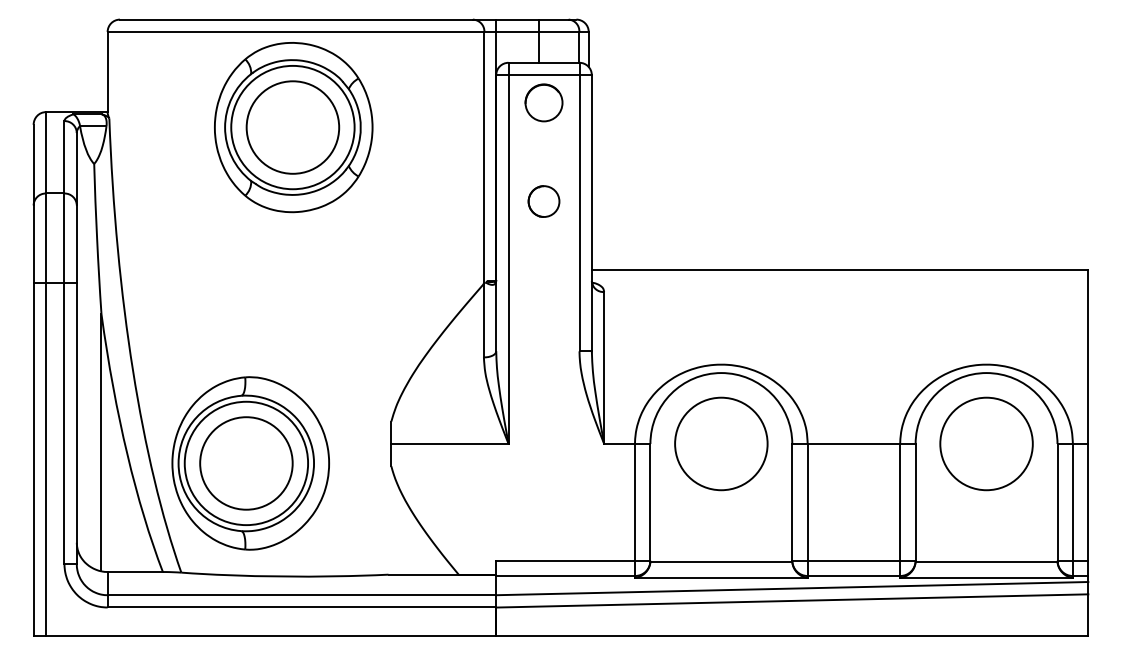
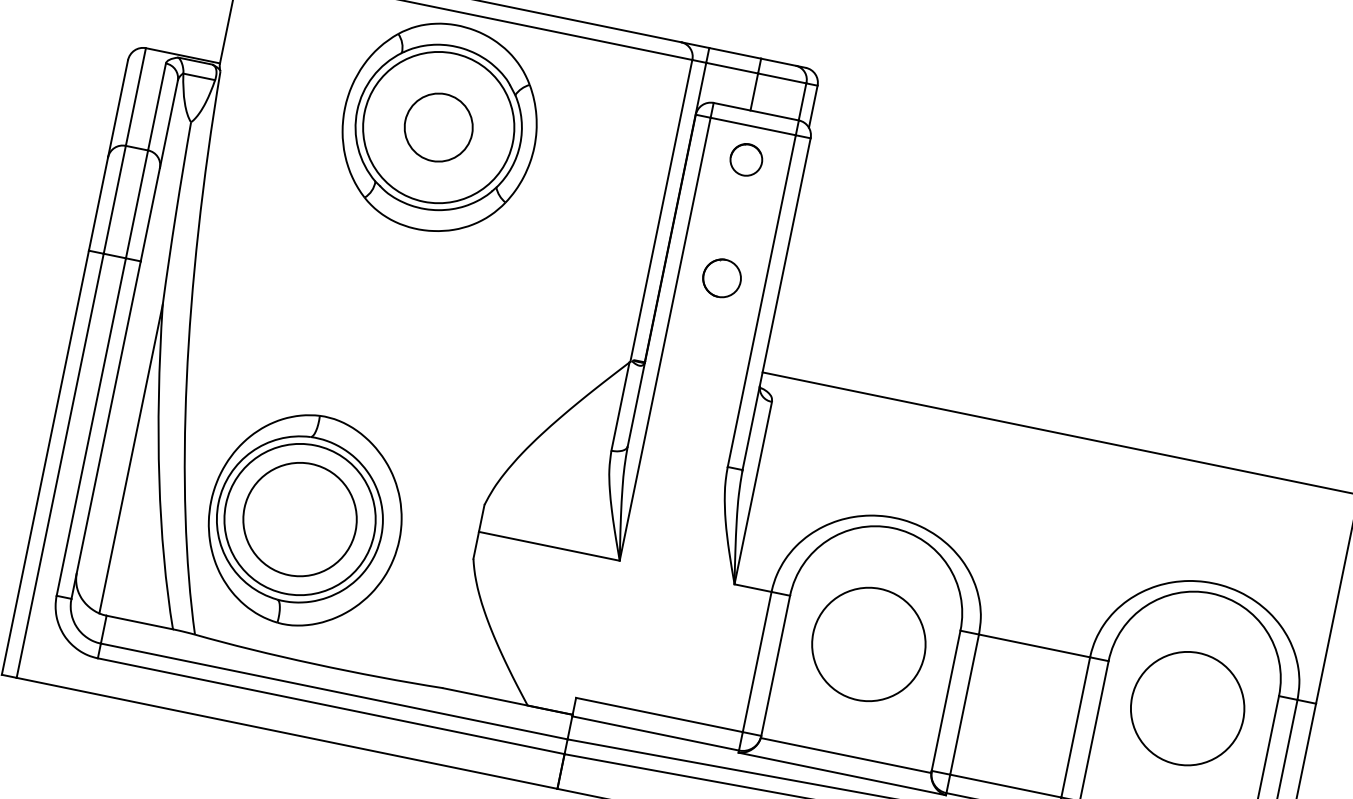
circle: (543, 102) -> (745, 159), size x0.7
circle: (292, 127) -> (438, 127), size x0.6
circle: (721, 443) -> (869, 643), moved
circle: (986, 443) -> (1187, 708), moved

